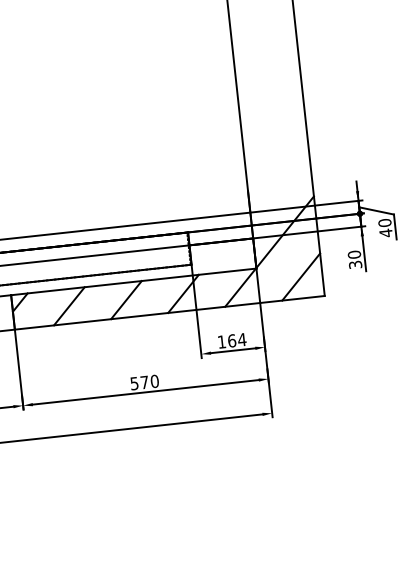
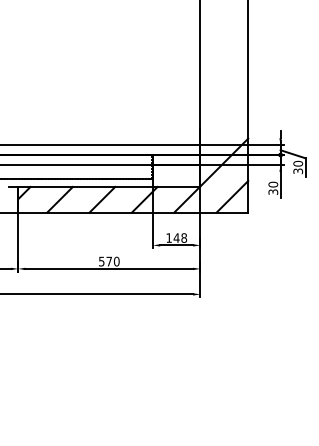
text: (386, 233) -> (298, 171), 40 -> 30
text: (235, 339) -> (179, 237), 164 -> 148

